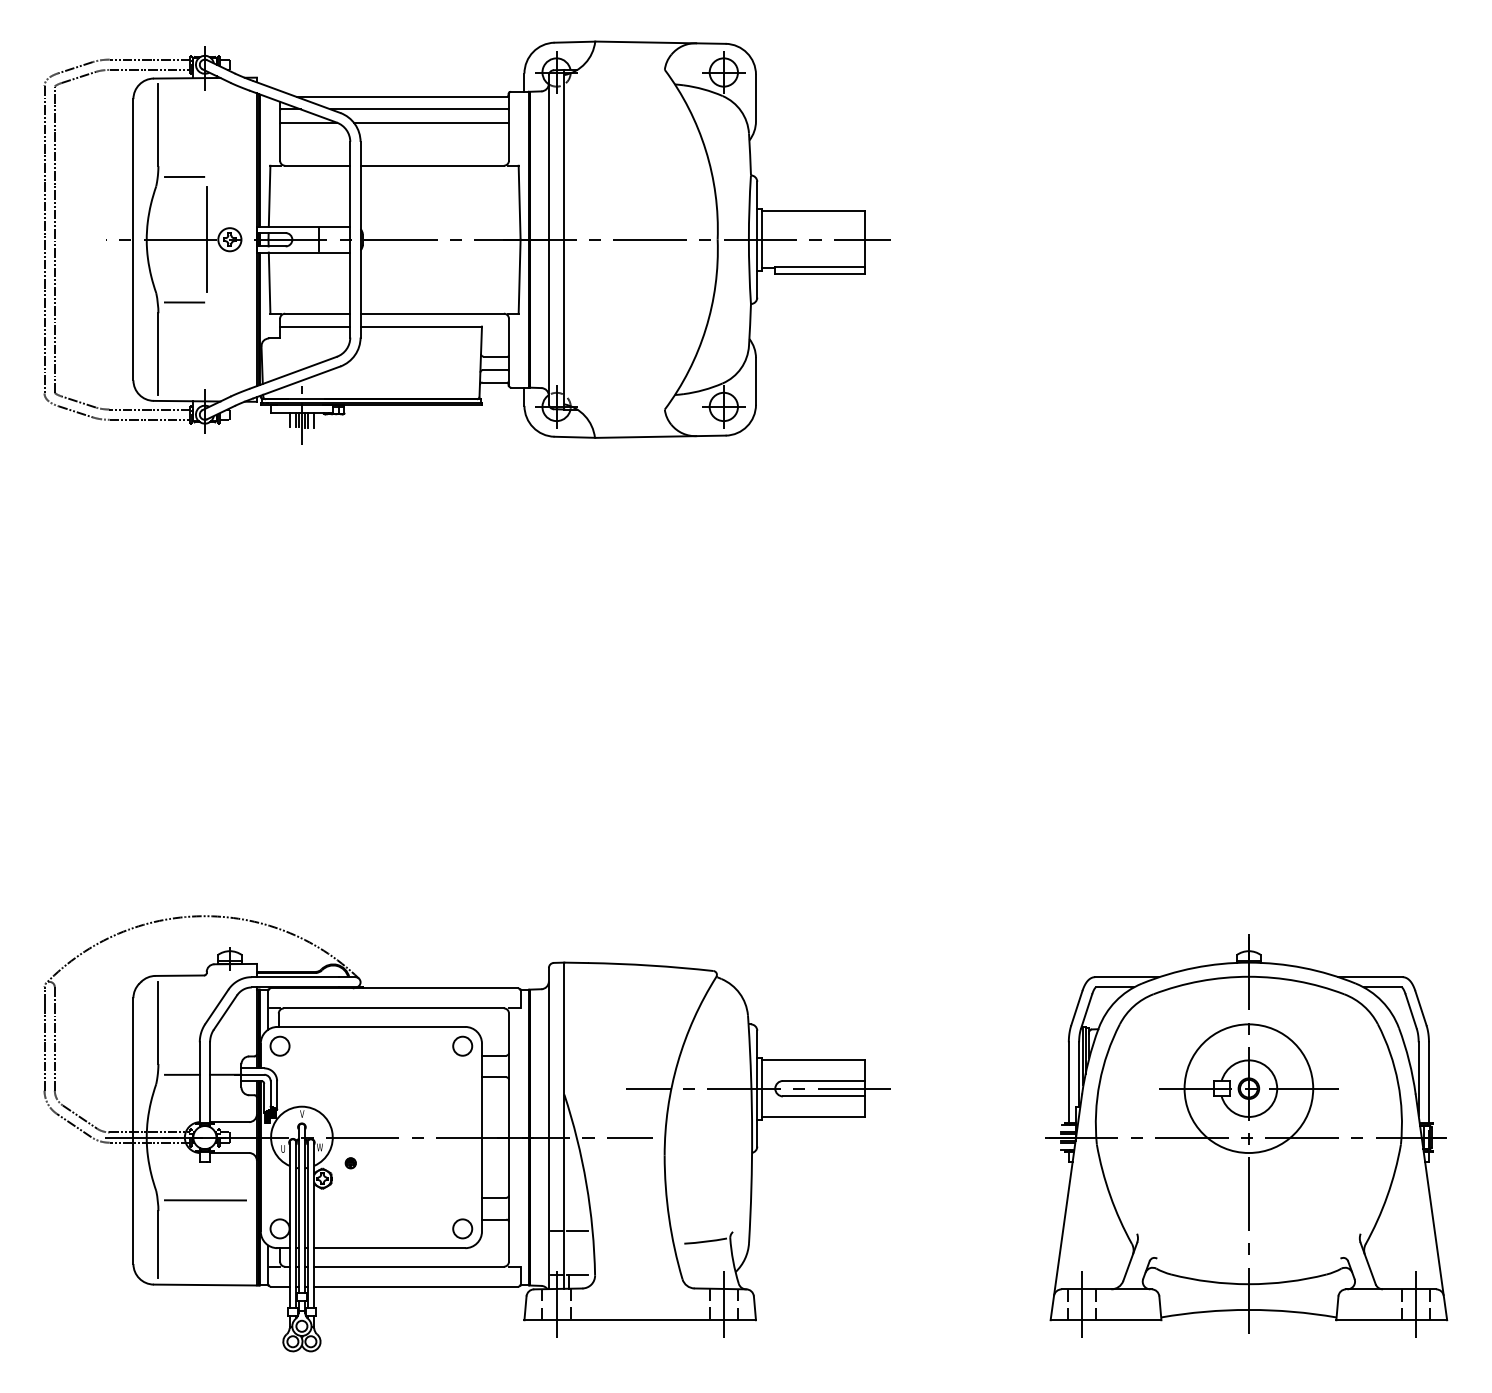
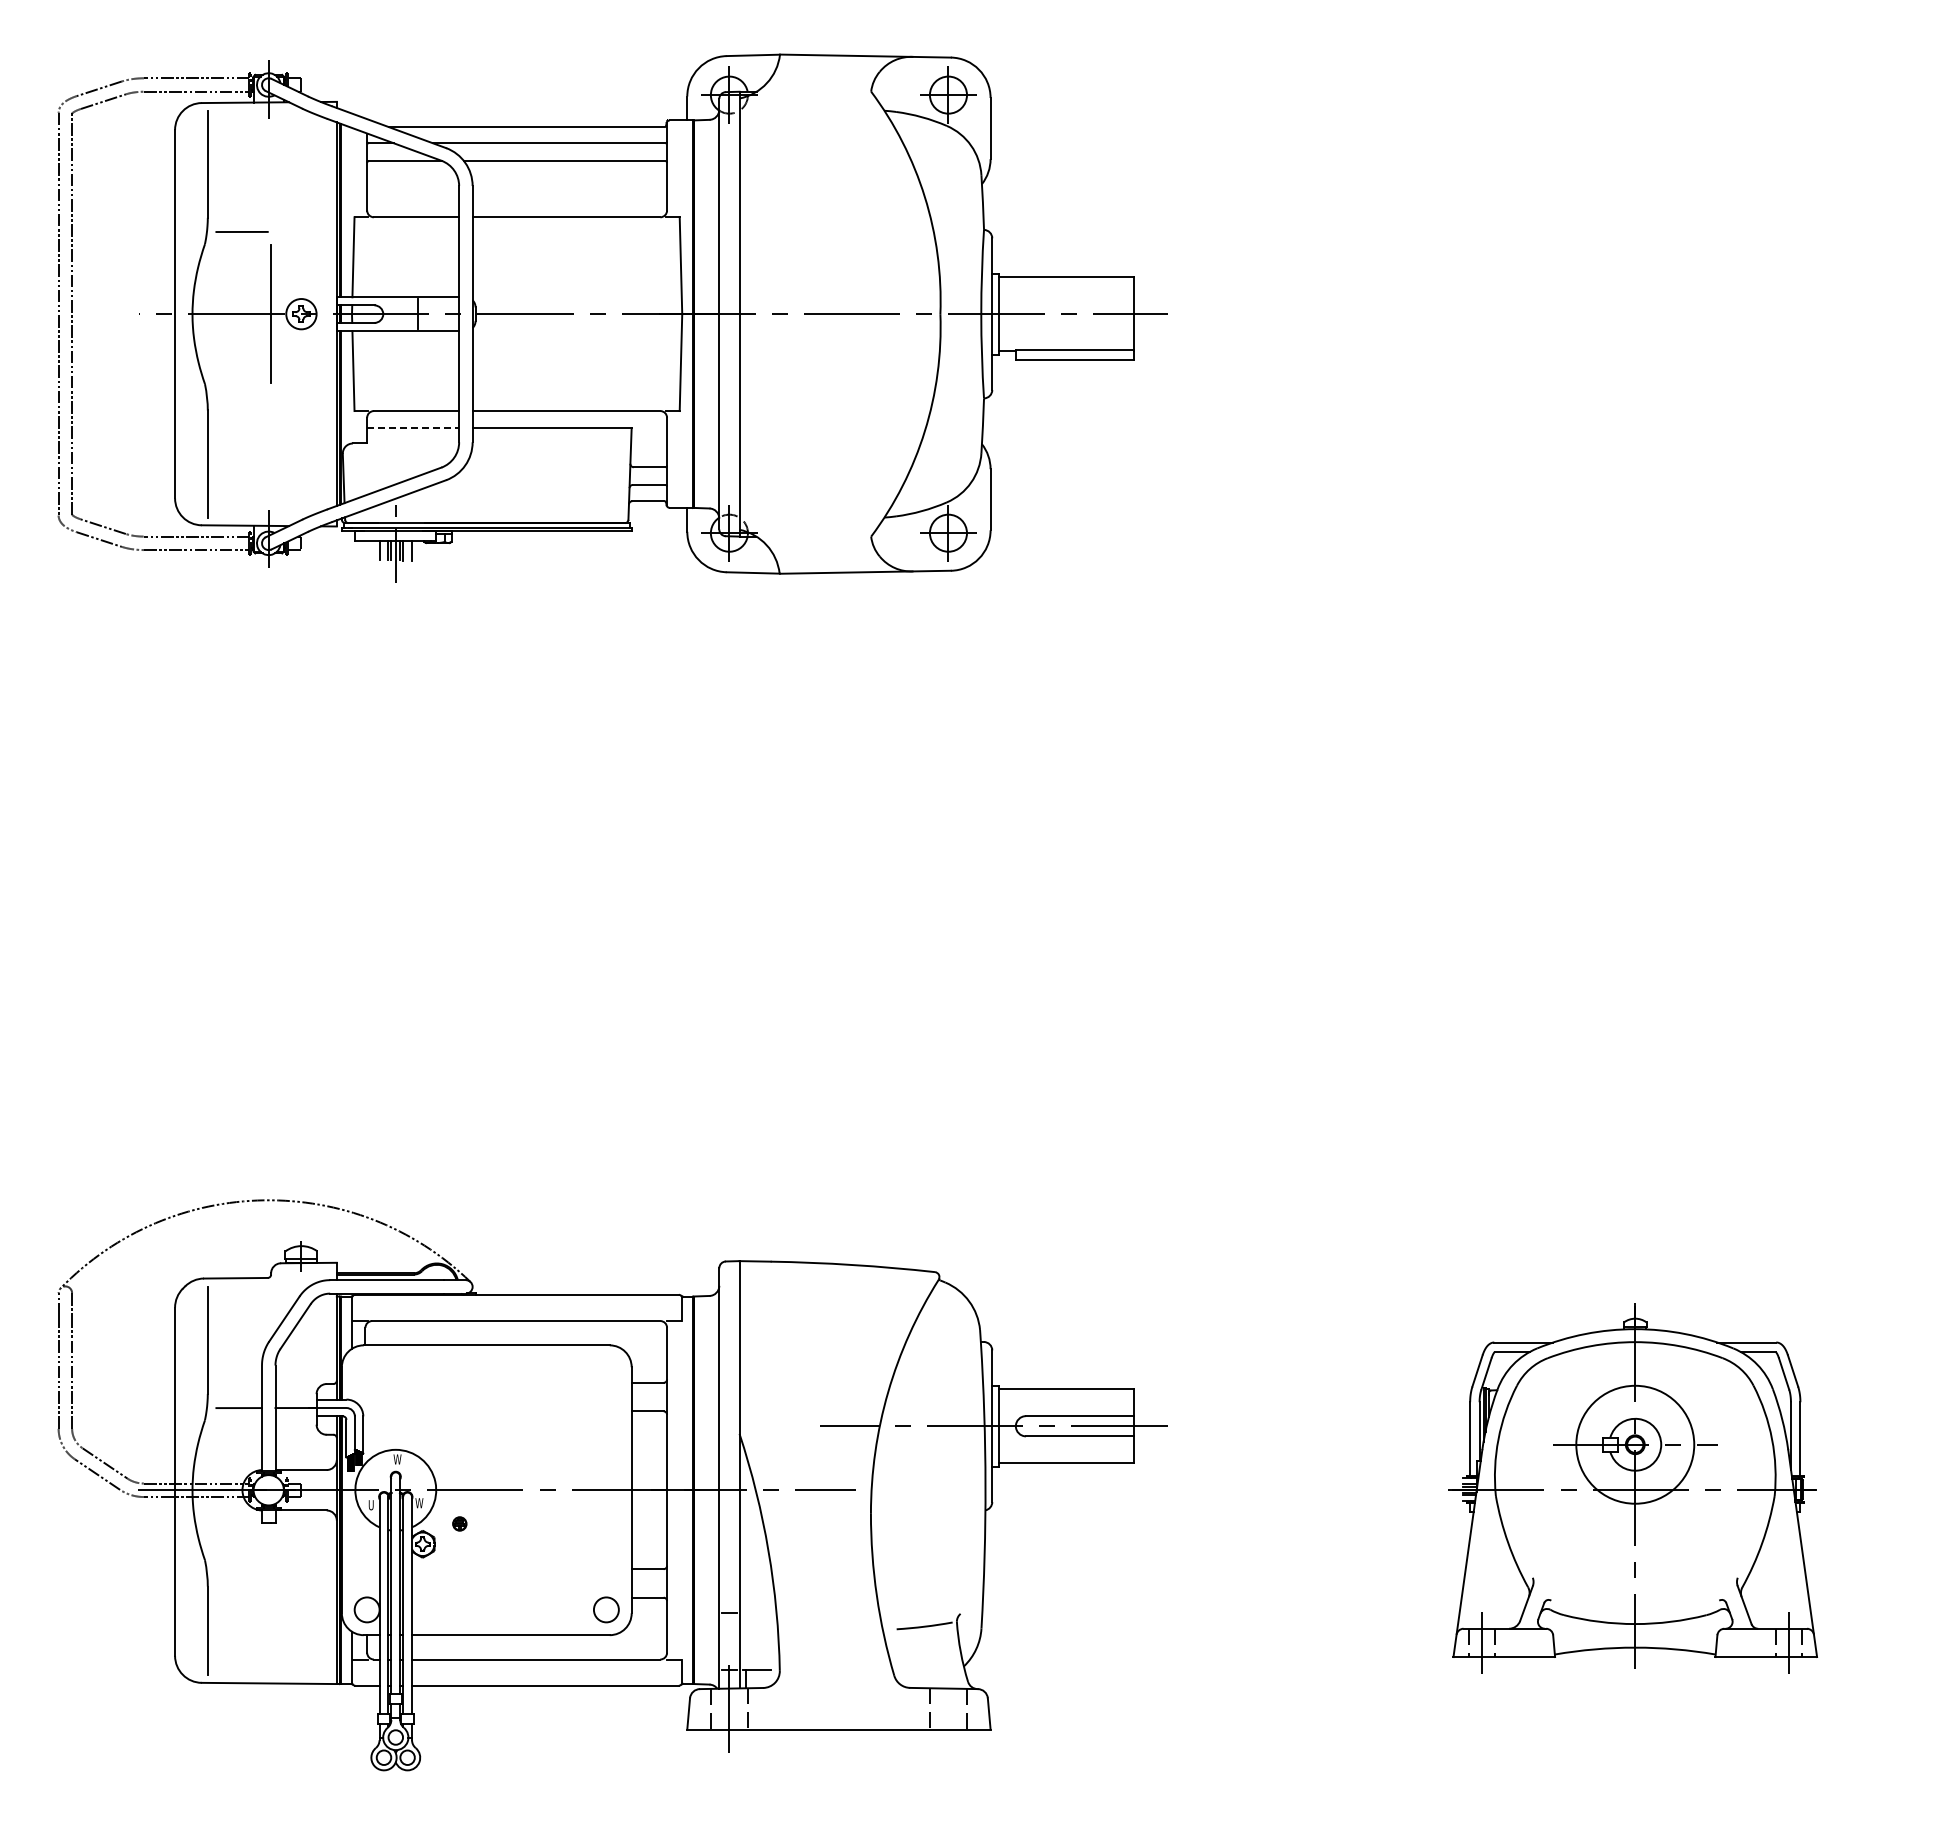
line: (184, 302) -> (241, 396), removed
line: (315, 327) -> (413, 428), solid -> dashed
circle: (279, 1046) -> (366, 1370), removed
circle: (462, 1046) -> (606, 1370), removed
text: (303, 1114) -> (397, 1459), V -> W
part: (1246, 1135) -> (1632, 1487), size x0.7
line: (205, 1200) -> (269, 1572), removed
line: (577, 1231) -> (756, 1613), removed
line: (723, 1304) -> (948, 1709), removed

